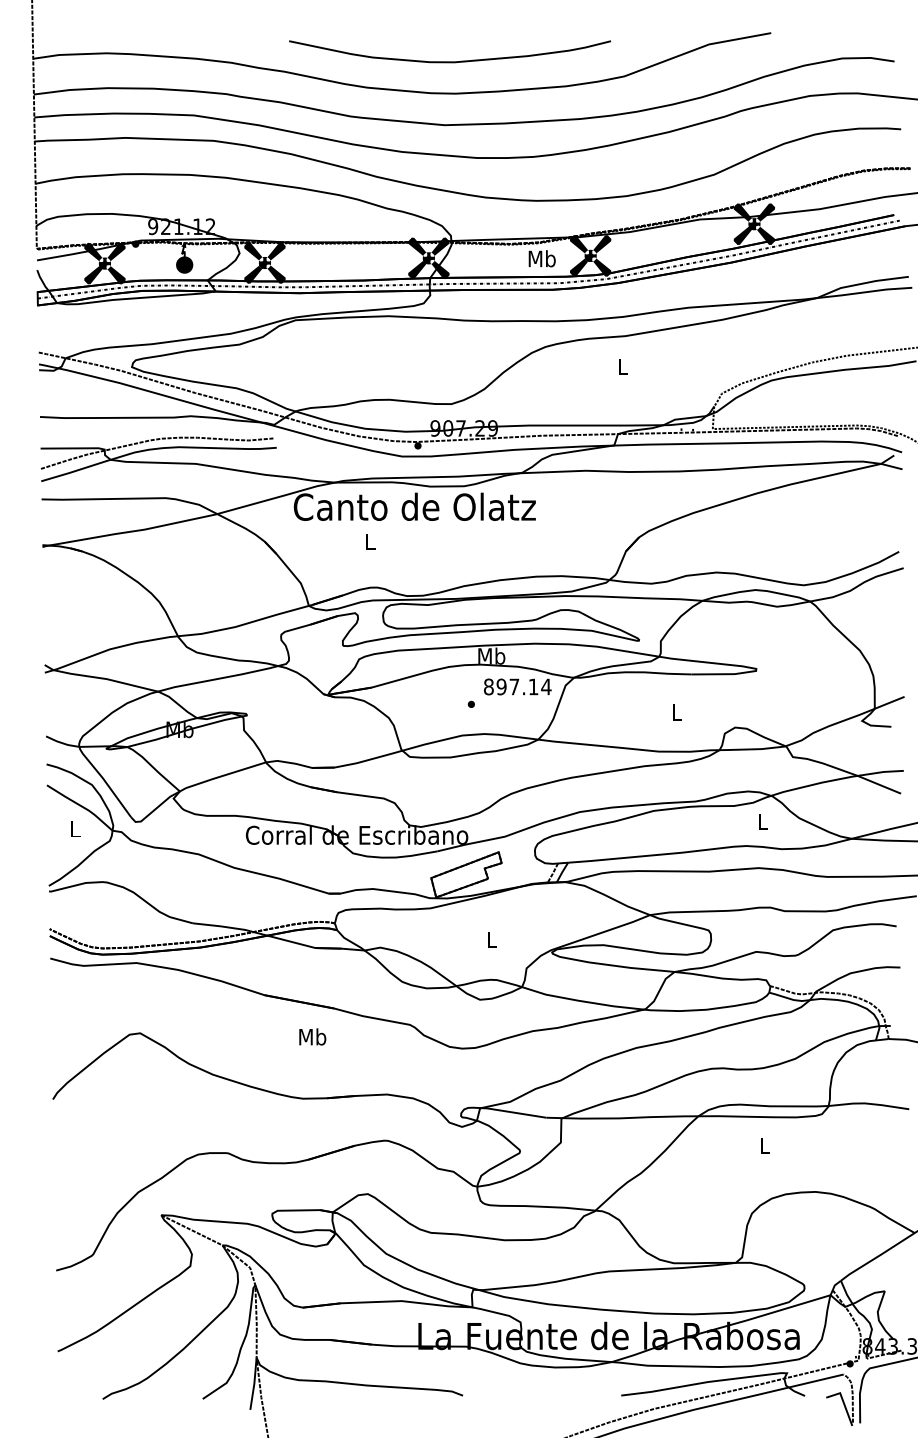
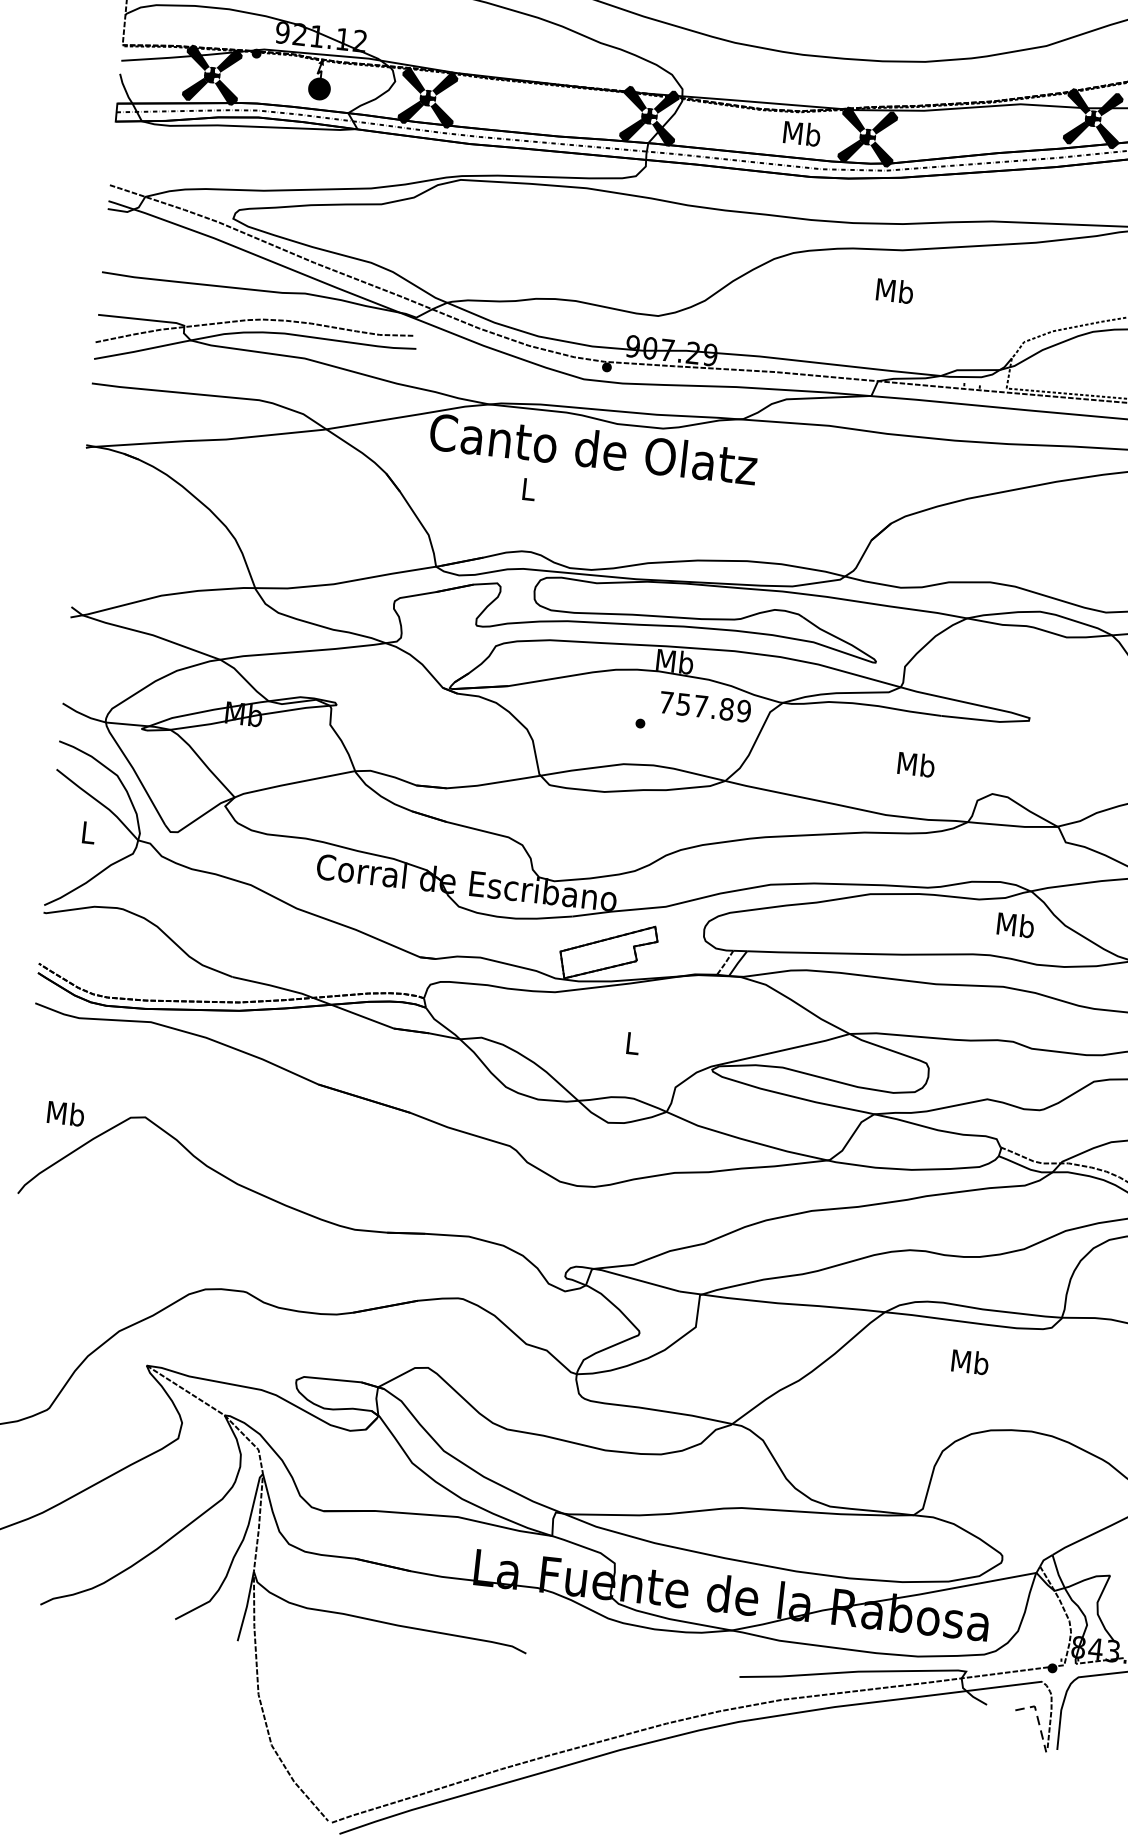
text: (622, 366) -> (894, 290), L -> Mb
text: (517, 686) -> (705, 706), 897.14 -> 757.89
text: (676, 711) -> (915, 763), L -> Mb
text: (762, 821) -> (1015, 924), L -> Mb
text: (312, 1036) -> (65, 1112), moved
text: (764, 1145) -> (969, 1361), L -> Mb
line: (843, 1402) -> (1037, 1719), solid -> dashed

